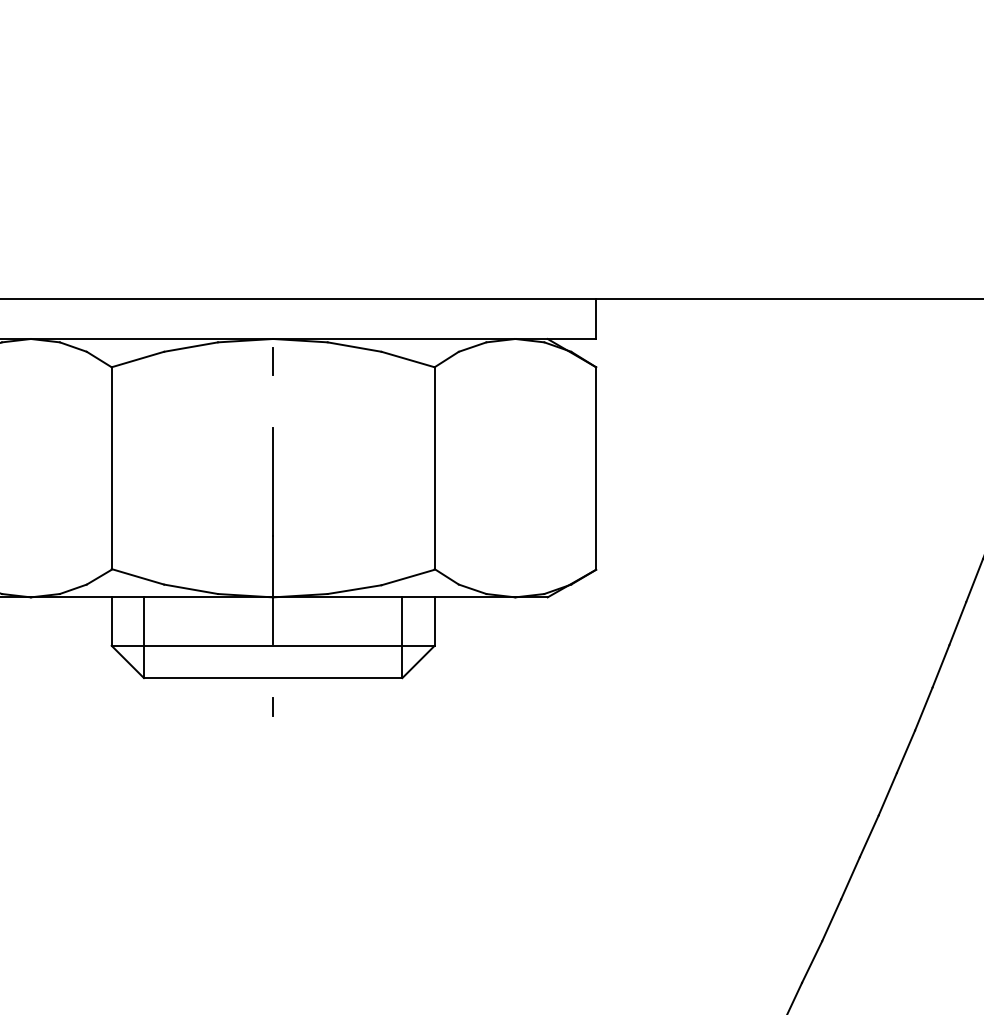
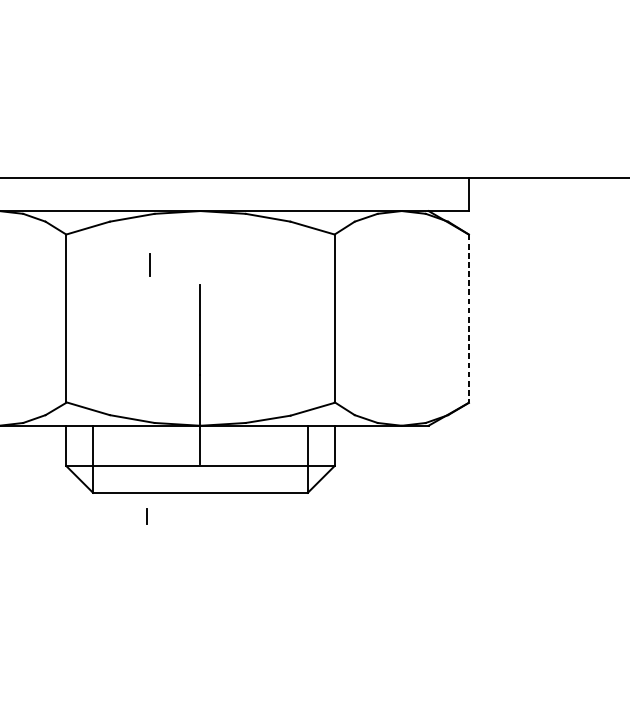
line: (272, 361) -> (149, 265), moved
line: (596, 468) -> (469, 318), solid -> dashed
line: (272, 706) -> (146, 516), moved

